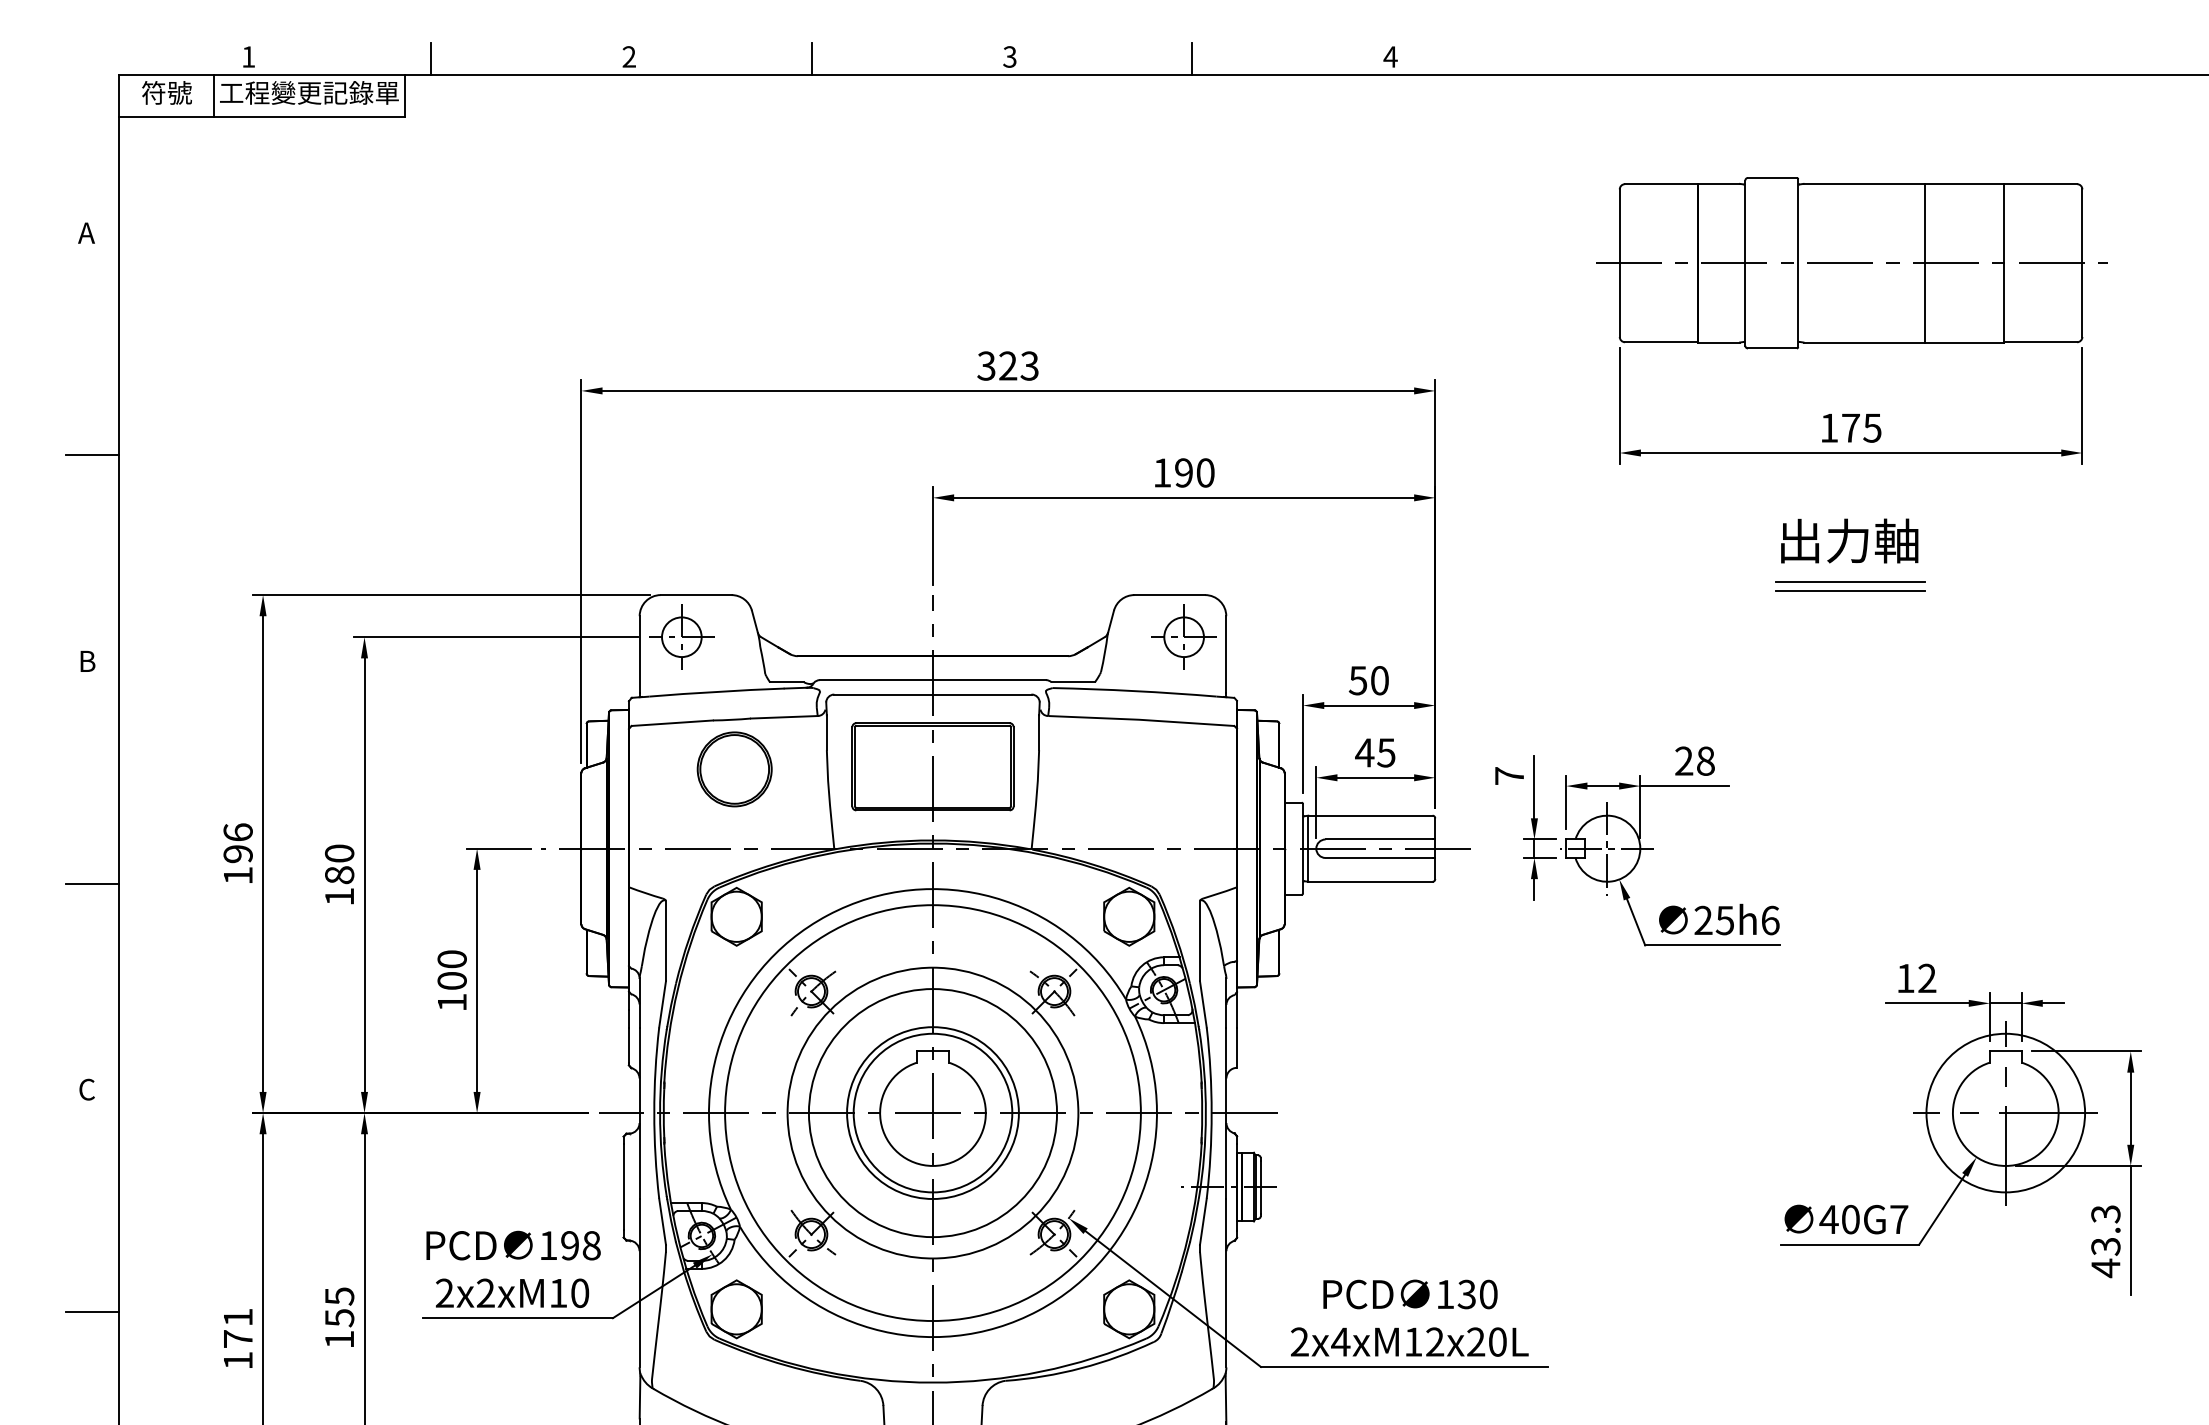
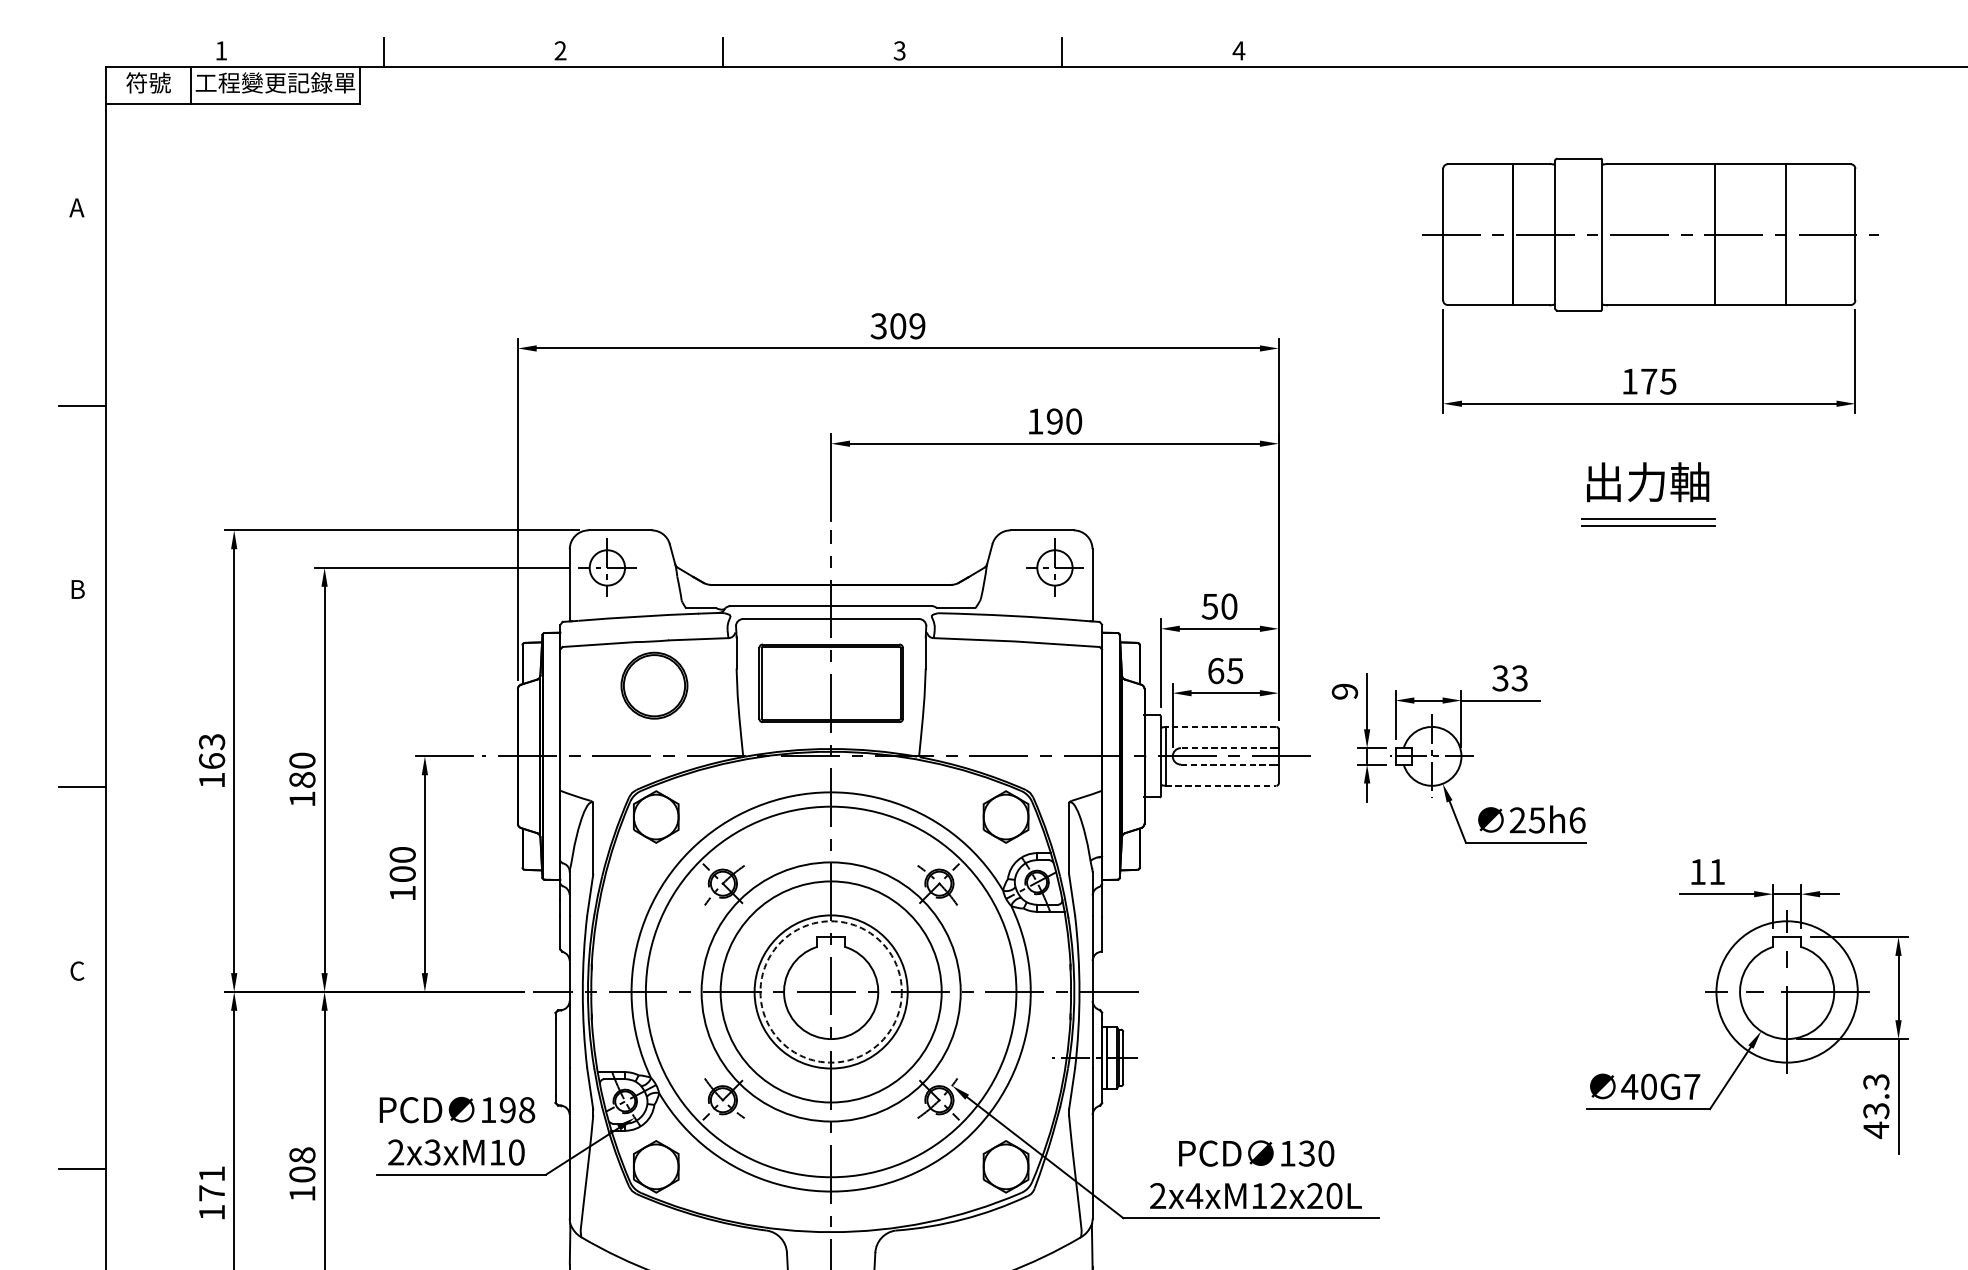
text: (1018, 365) -> (907, 325), 323 -> 309
text: (1364, 752) -> (1215, 670), 45 -> 65
text: (1694, 760) -> (1509, 677), 28 -> 33
text: (1509, 776) -> (1344, 692), 7 -> 9
line: (1370, 815) -> (1221, 726), solid -> dashed
line: (1379, 839) -> (1229, 748), solid -> dashed
text: (237, 843) -> (211, 751), 196 -> 163
line: (1379, 857) -> (1229, 764), solid -> dashed
line: (1371, 881) -> (1221, 785), solid -> dashed
text: (1927, 977) -> (1717, 871), 12 -> 11
circle: (932, 1112) -> (830, 991), solid -> dashed
text: (485, 1293) -> (432, 1152), 2x2xM10 -> 2x3xM10
text: (339, 1307) -> (302, 1165), 155 -> 108

